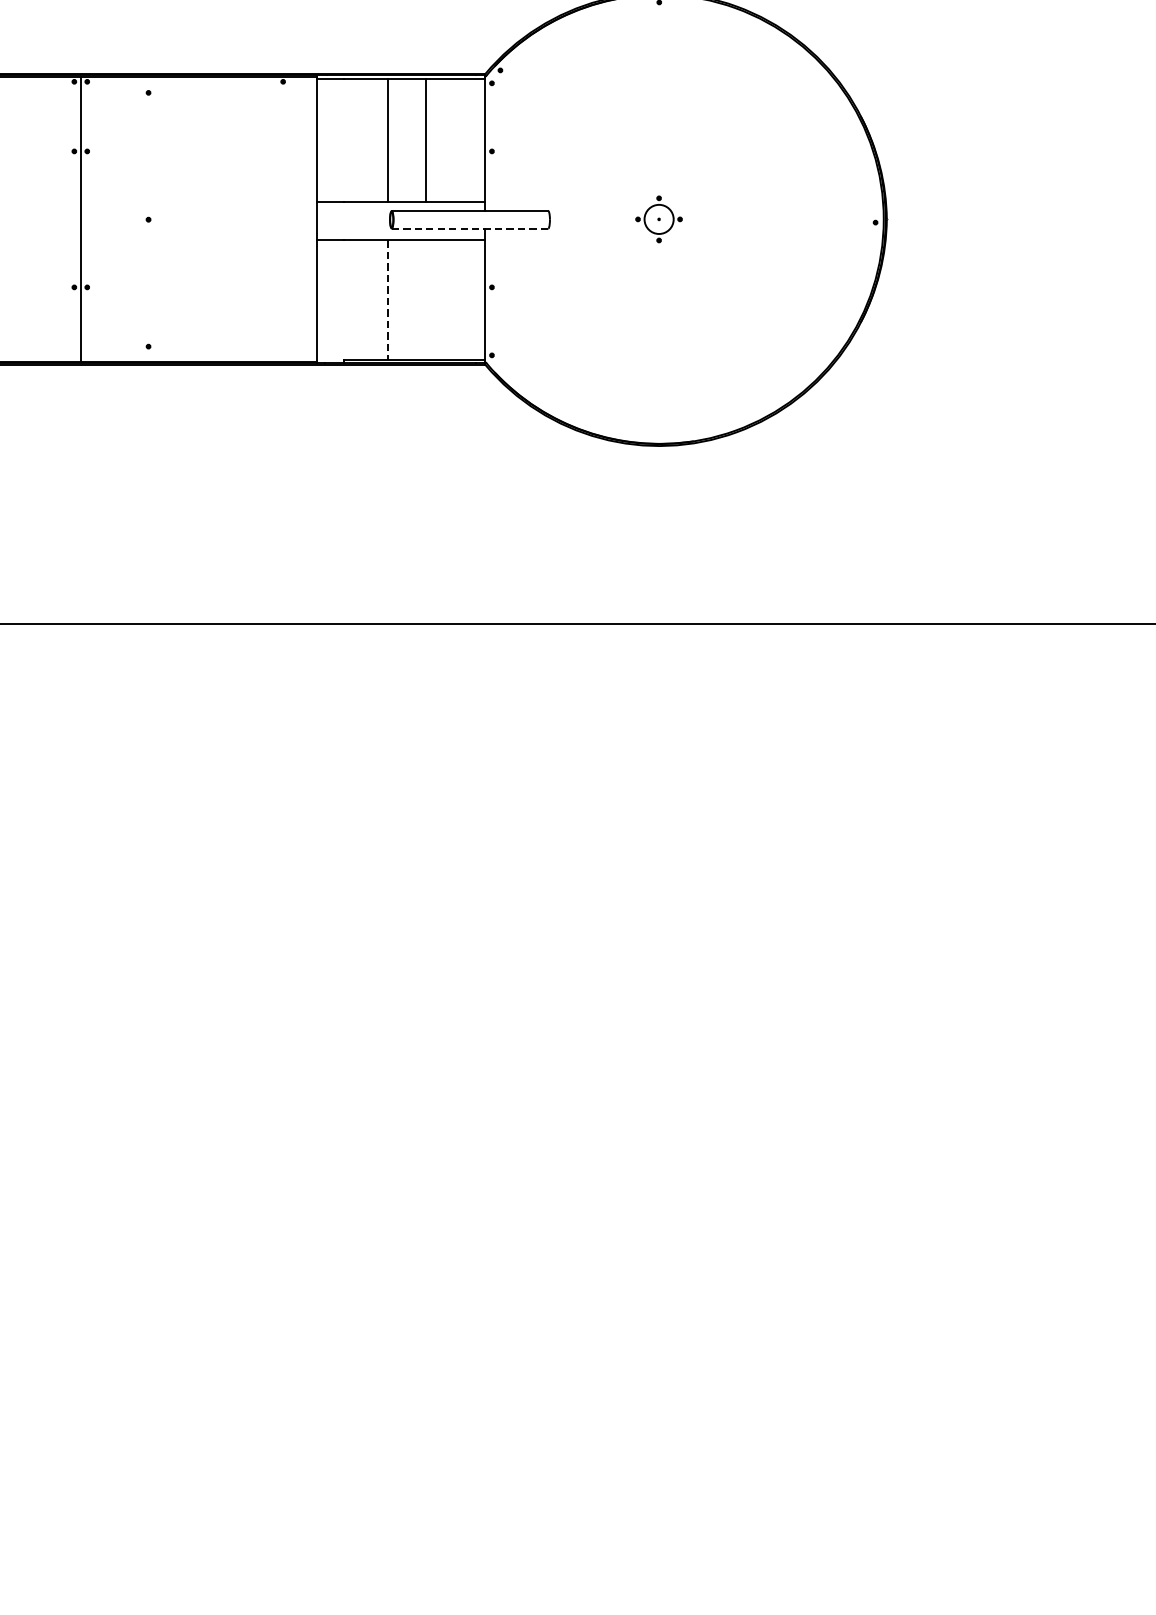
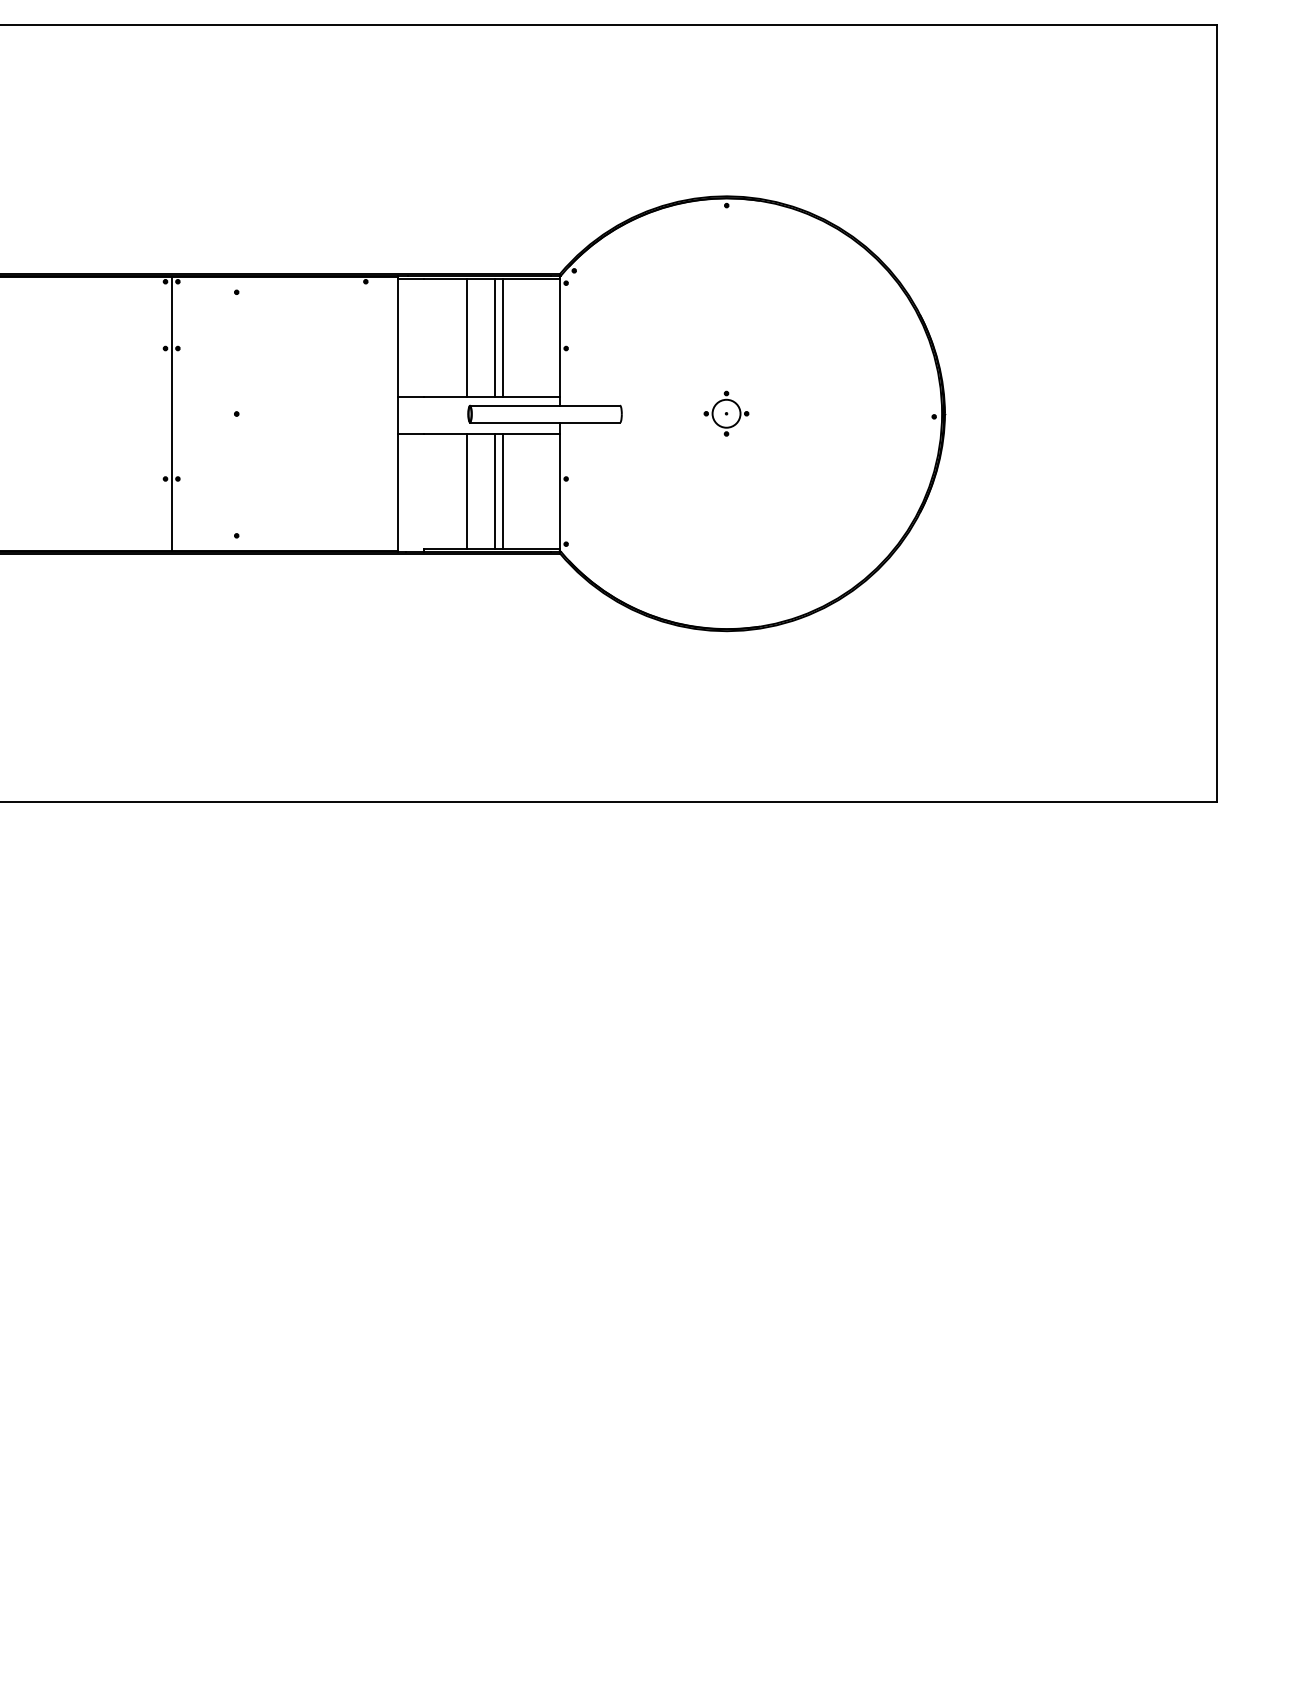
line: (418, 139) -> (495, 337), added
line: (470, 228) -> (545, 422), dashed -> solid
line: (418, 299) -> (495, 490), added
line: (426, 299) -> (503, 490), added
line: (388, 300) -> (466, 491), dashed -> solid

